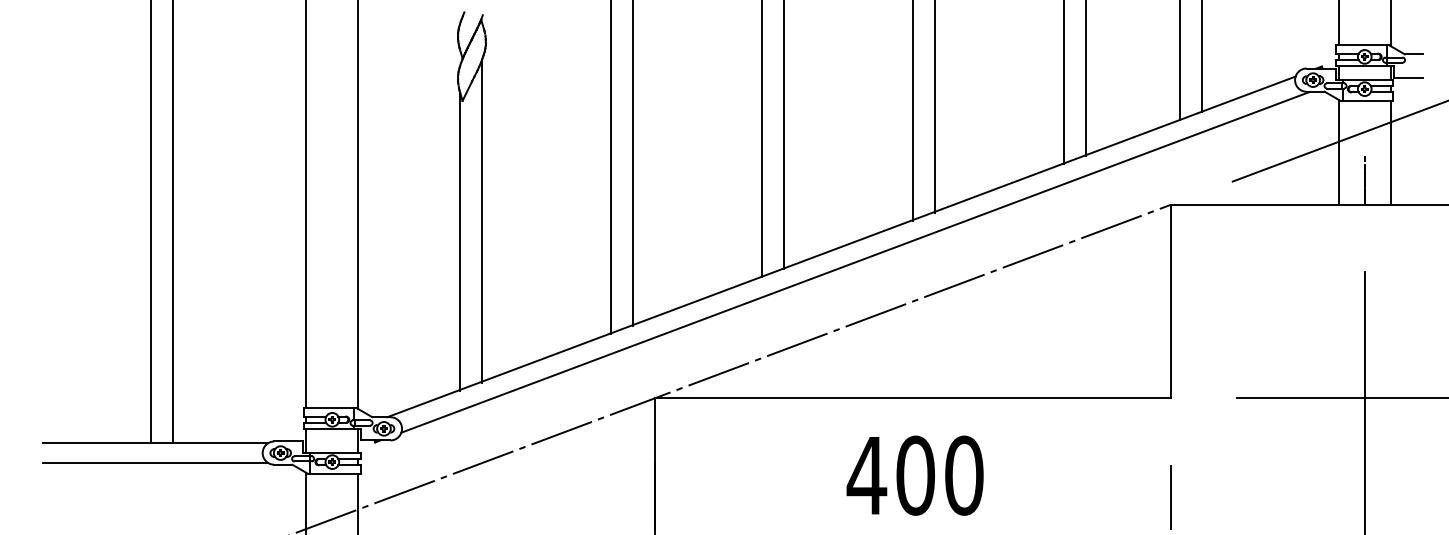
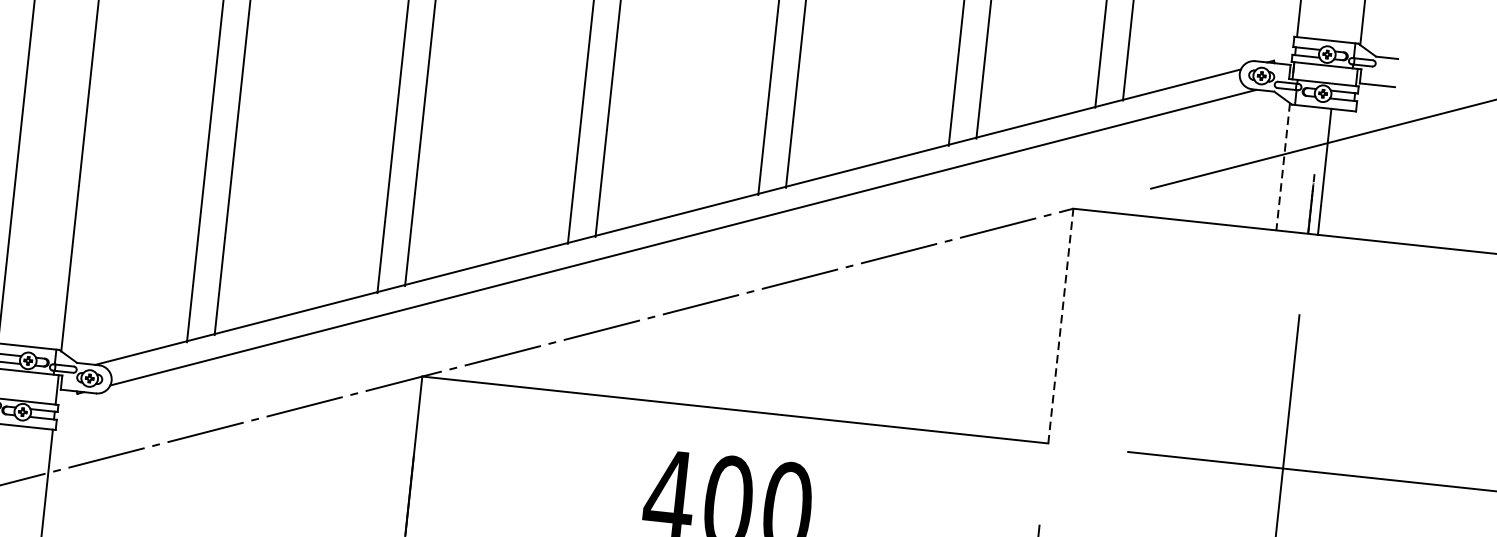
line: (1338, 152) -> (1283, 167), solid -> dashed
line: (1390, 152) -> (1324, 171), moved
line: (1171, 301) -> (1061, 326), solid -> dashed

